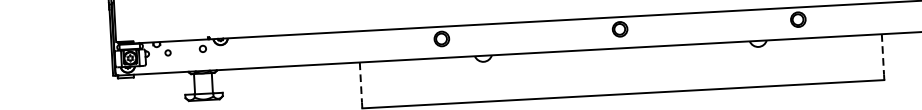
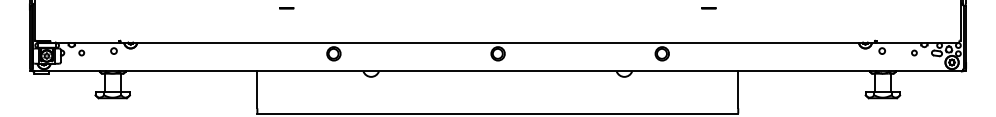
line: (883, 55) -> (738, 90), dashed -> solid
line: (361, 83) -> (257, 90), dashed -> solid

